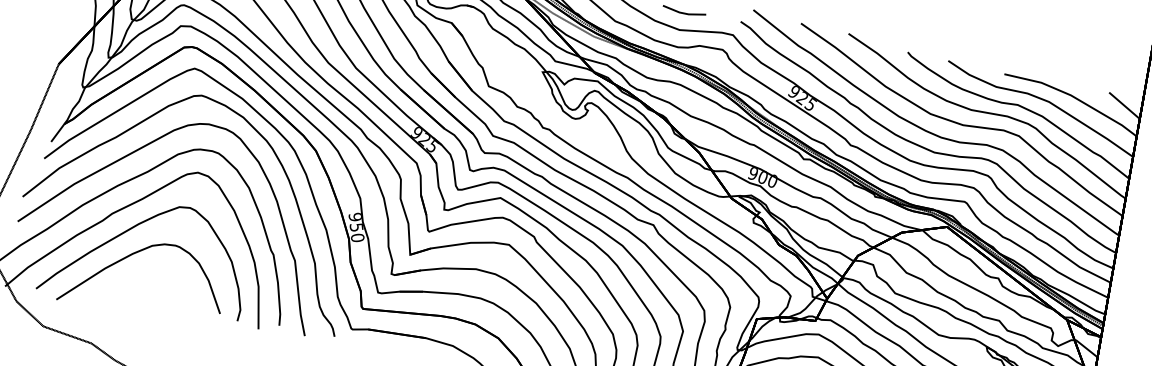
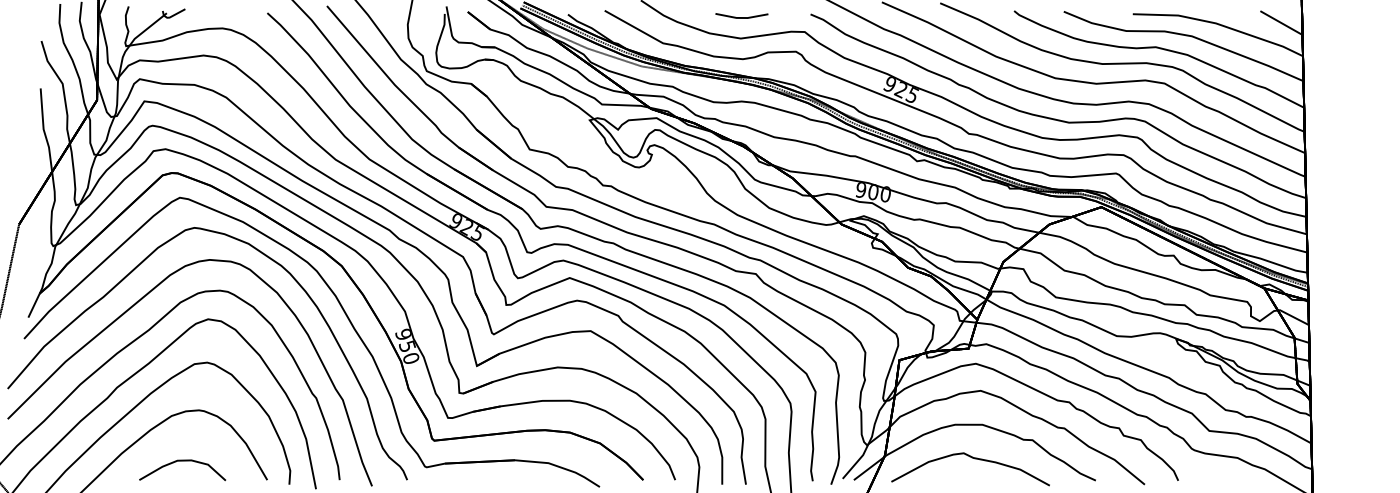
part: (153, 284) -> (182, 461), added

